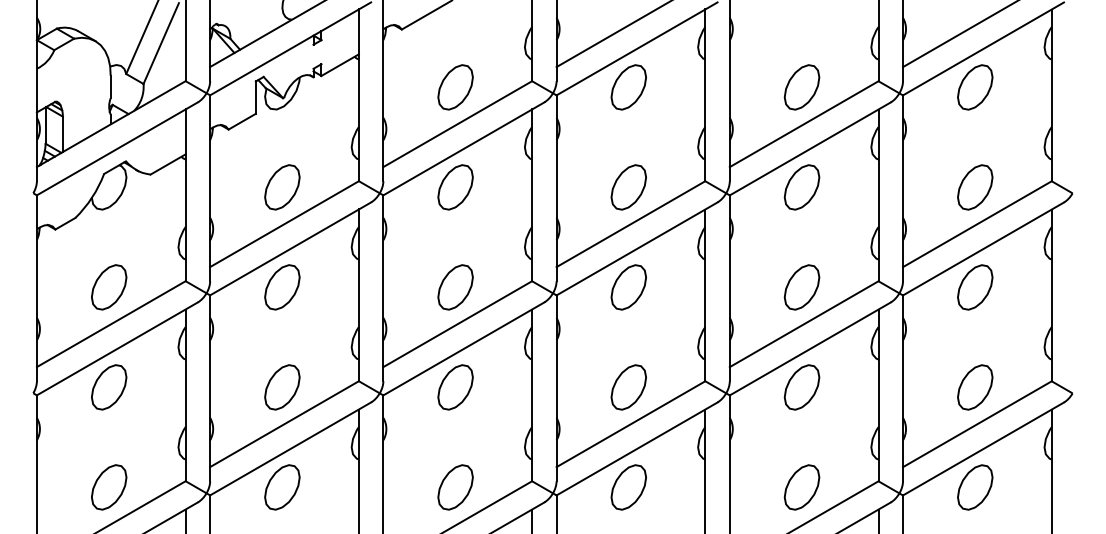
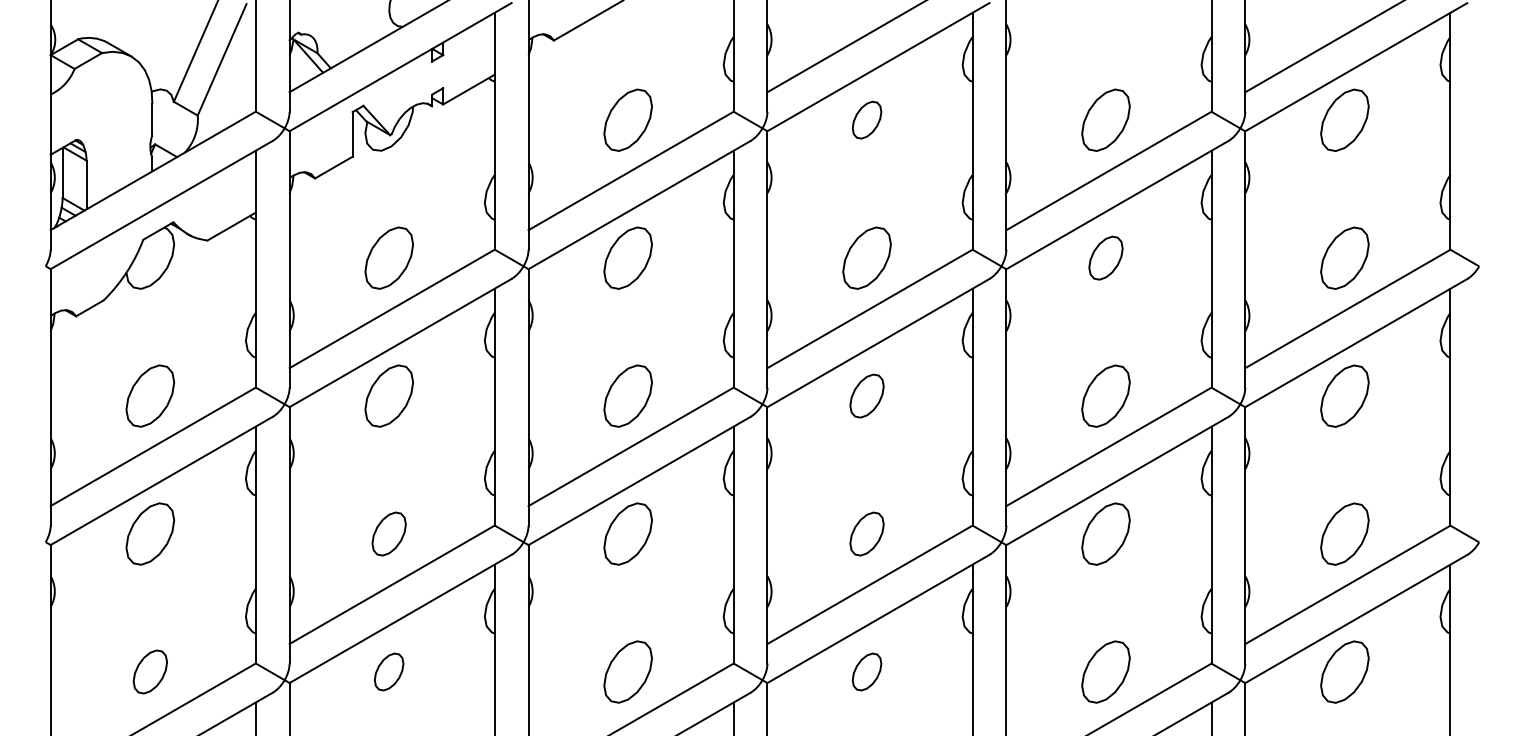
part: (628, 86) -> (866, 119), size x0.6
part: (801, 186) -> (1105, 257), size x0.7
part: (628, 286) -> (866, 395), size x0.7
part: (281, 386) -> (388, 533), size x0.7
part: (628, 386) -> (866, 533), size x0.7
part: (109, 487) -> (150, 671), size x0.7
part: (281, 487) -> (388, 671), size x0.6
part: (628, 487) -> (866, 671), size x0.6

